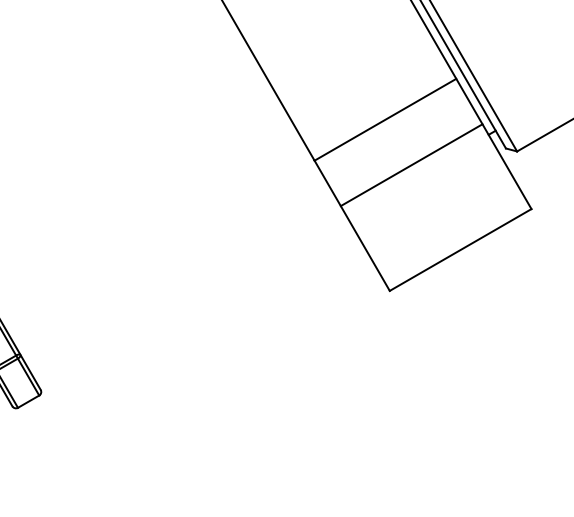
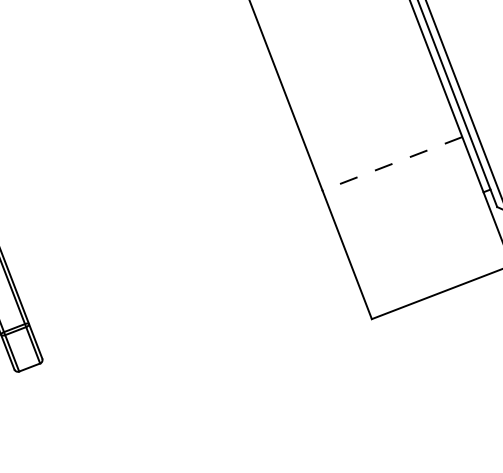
line: (385, 119) -> (392, 163), solid -> dashed
line: (411, 165) -> (409, 208), removed

